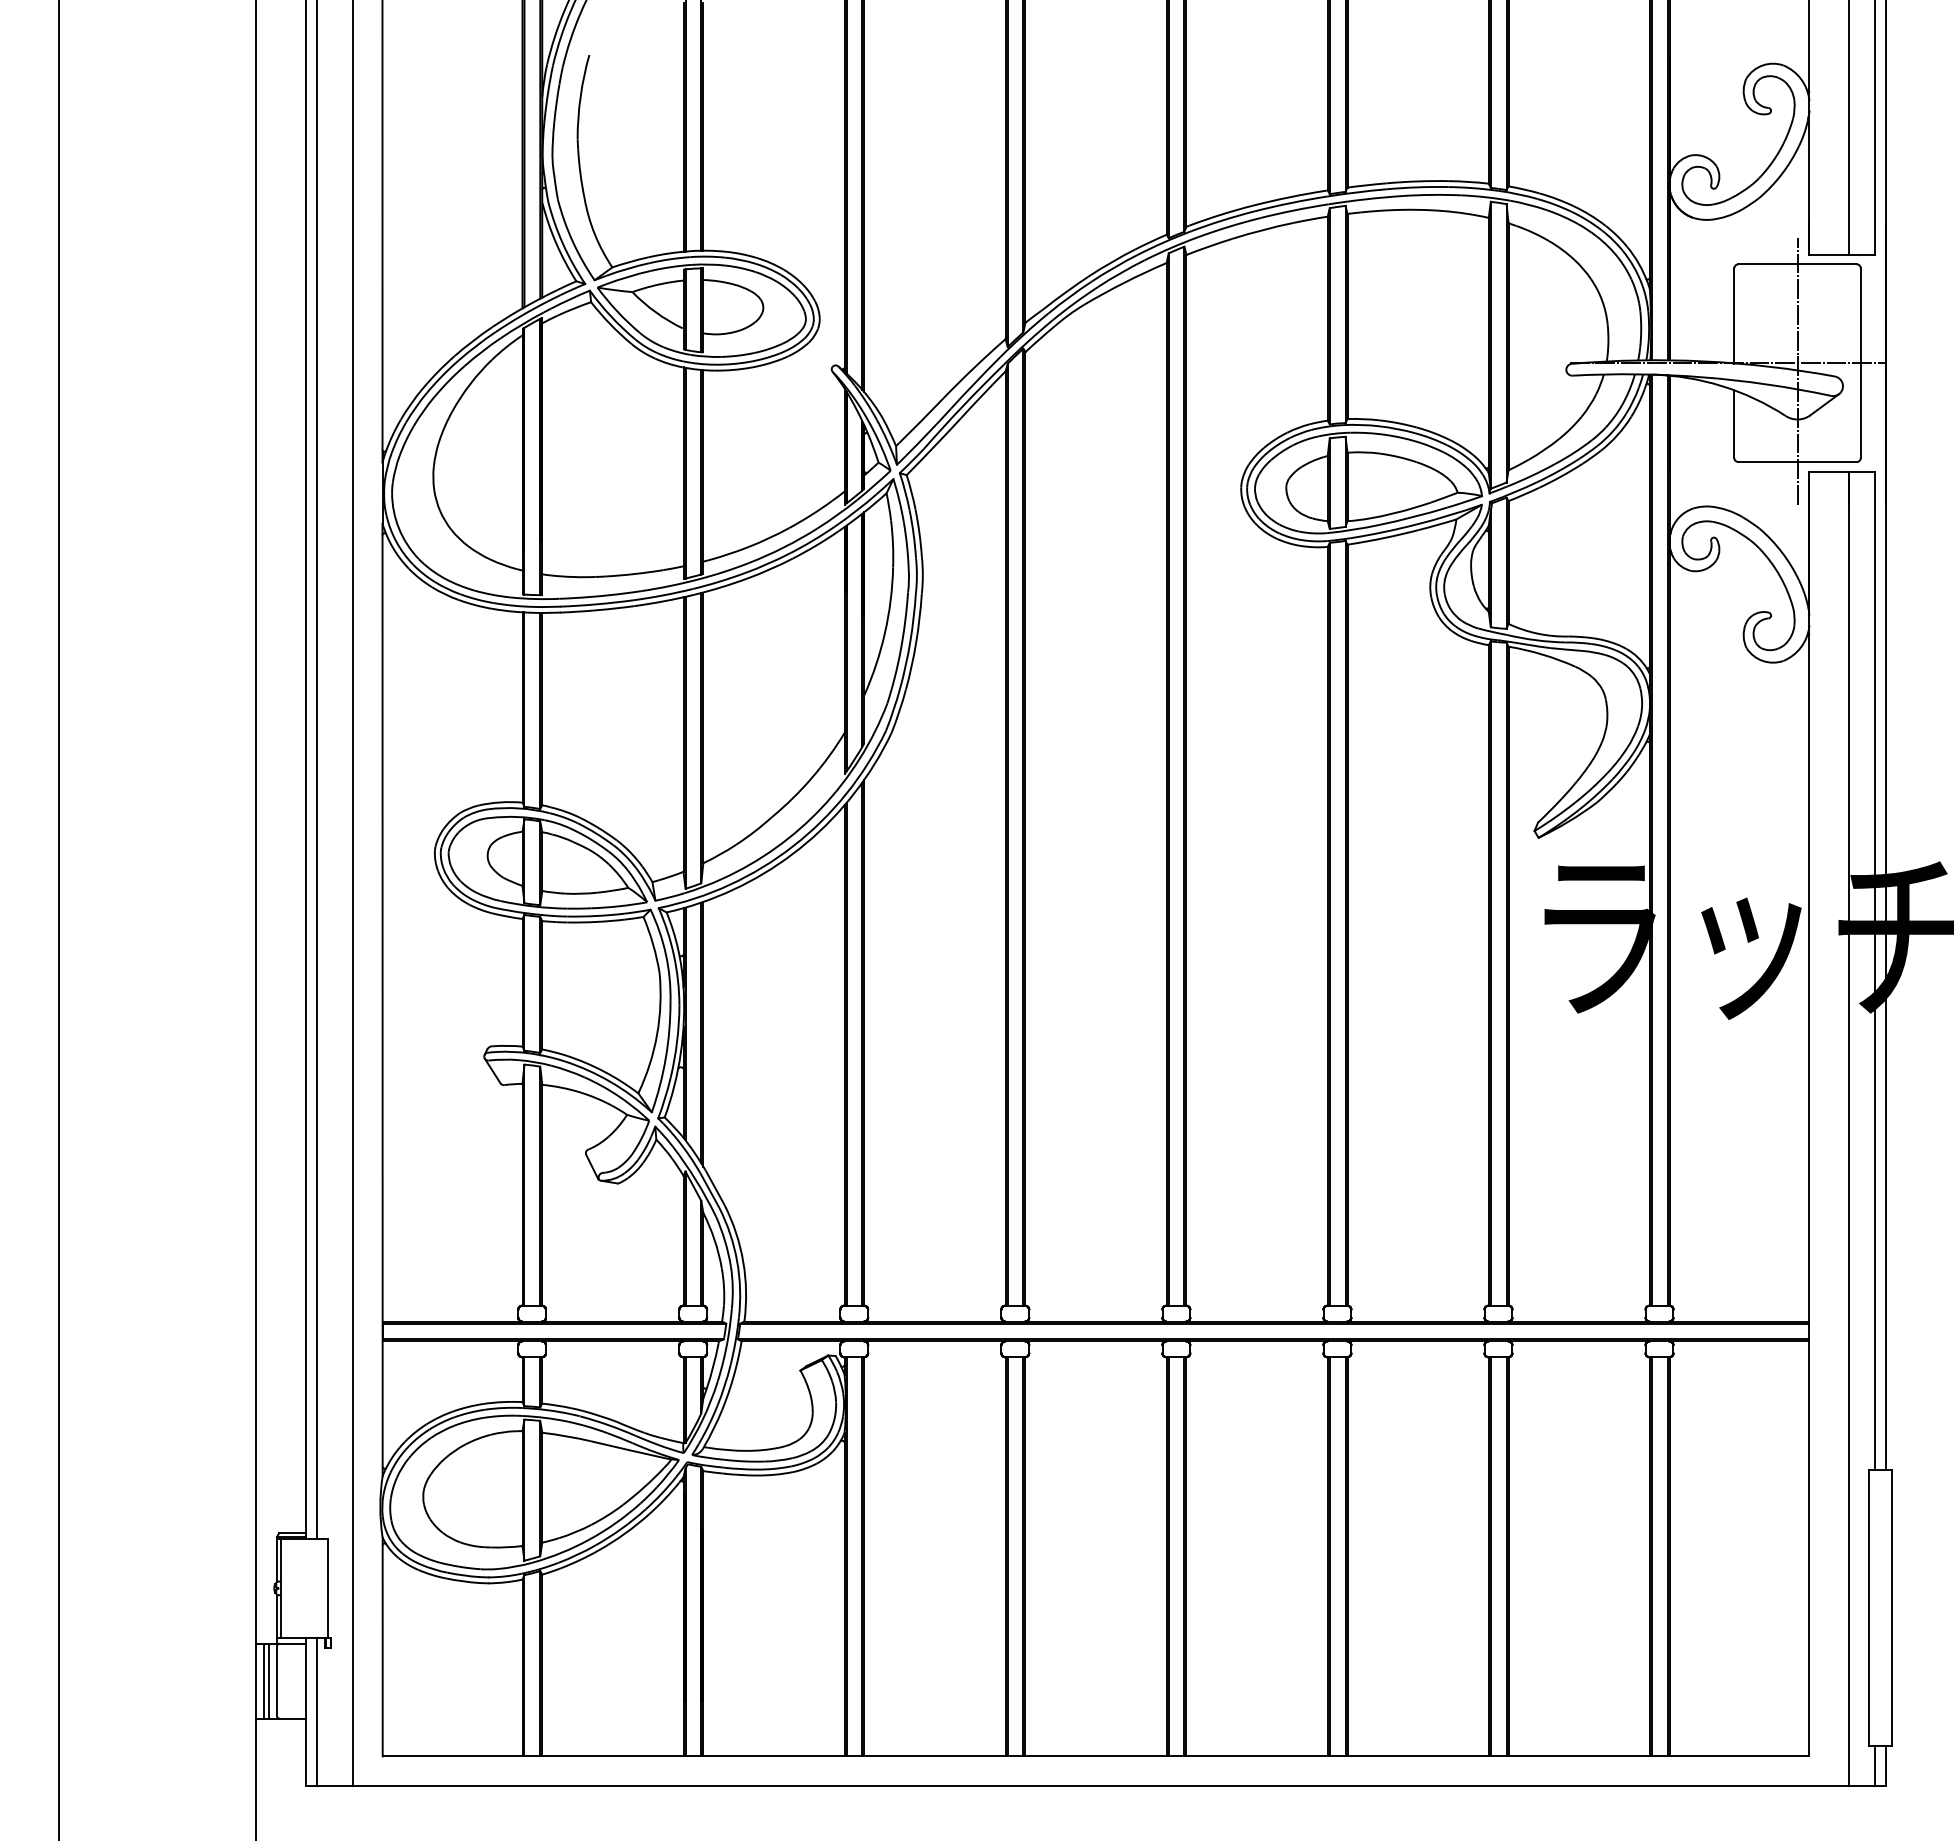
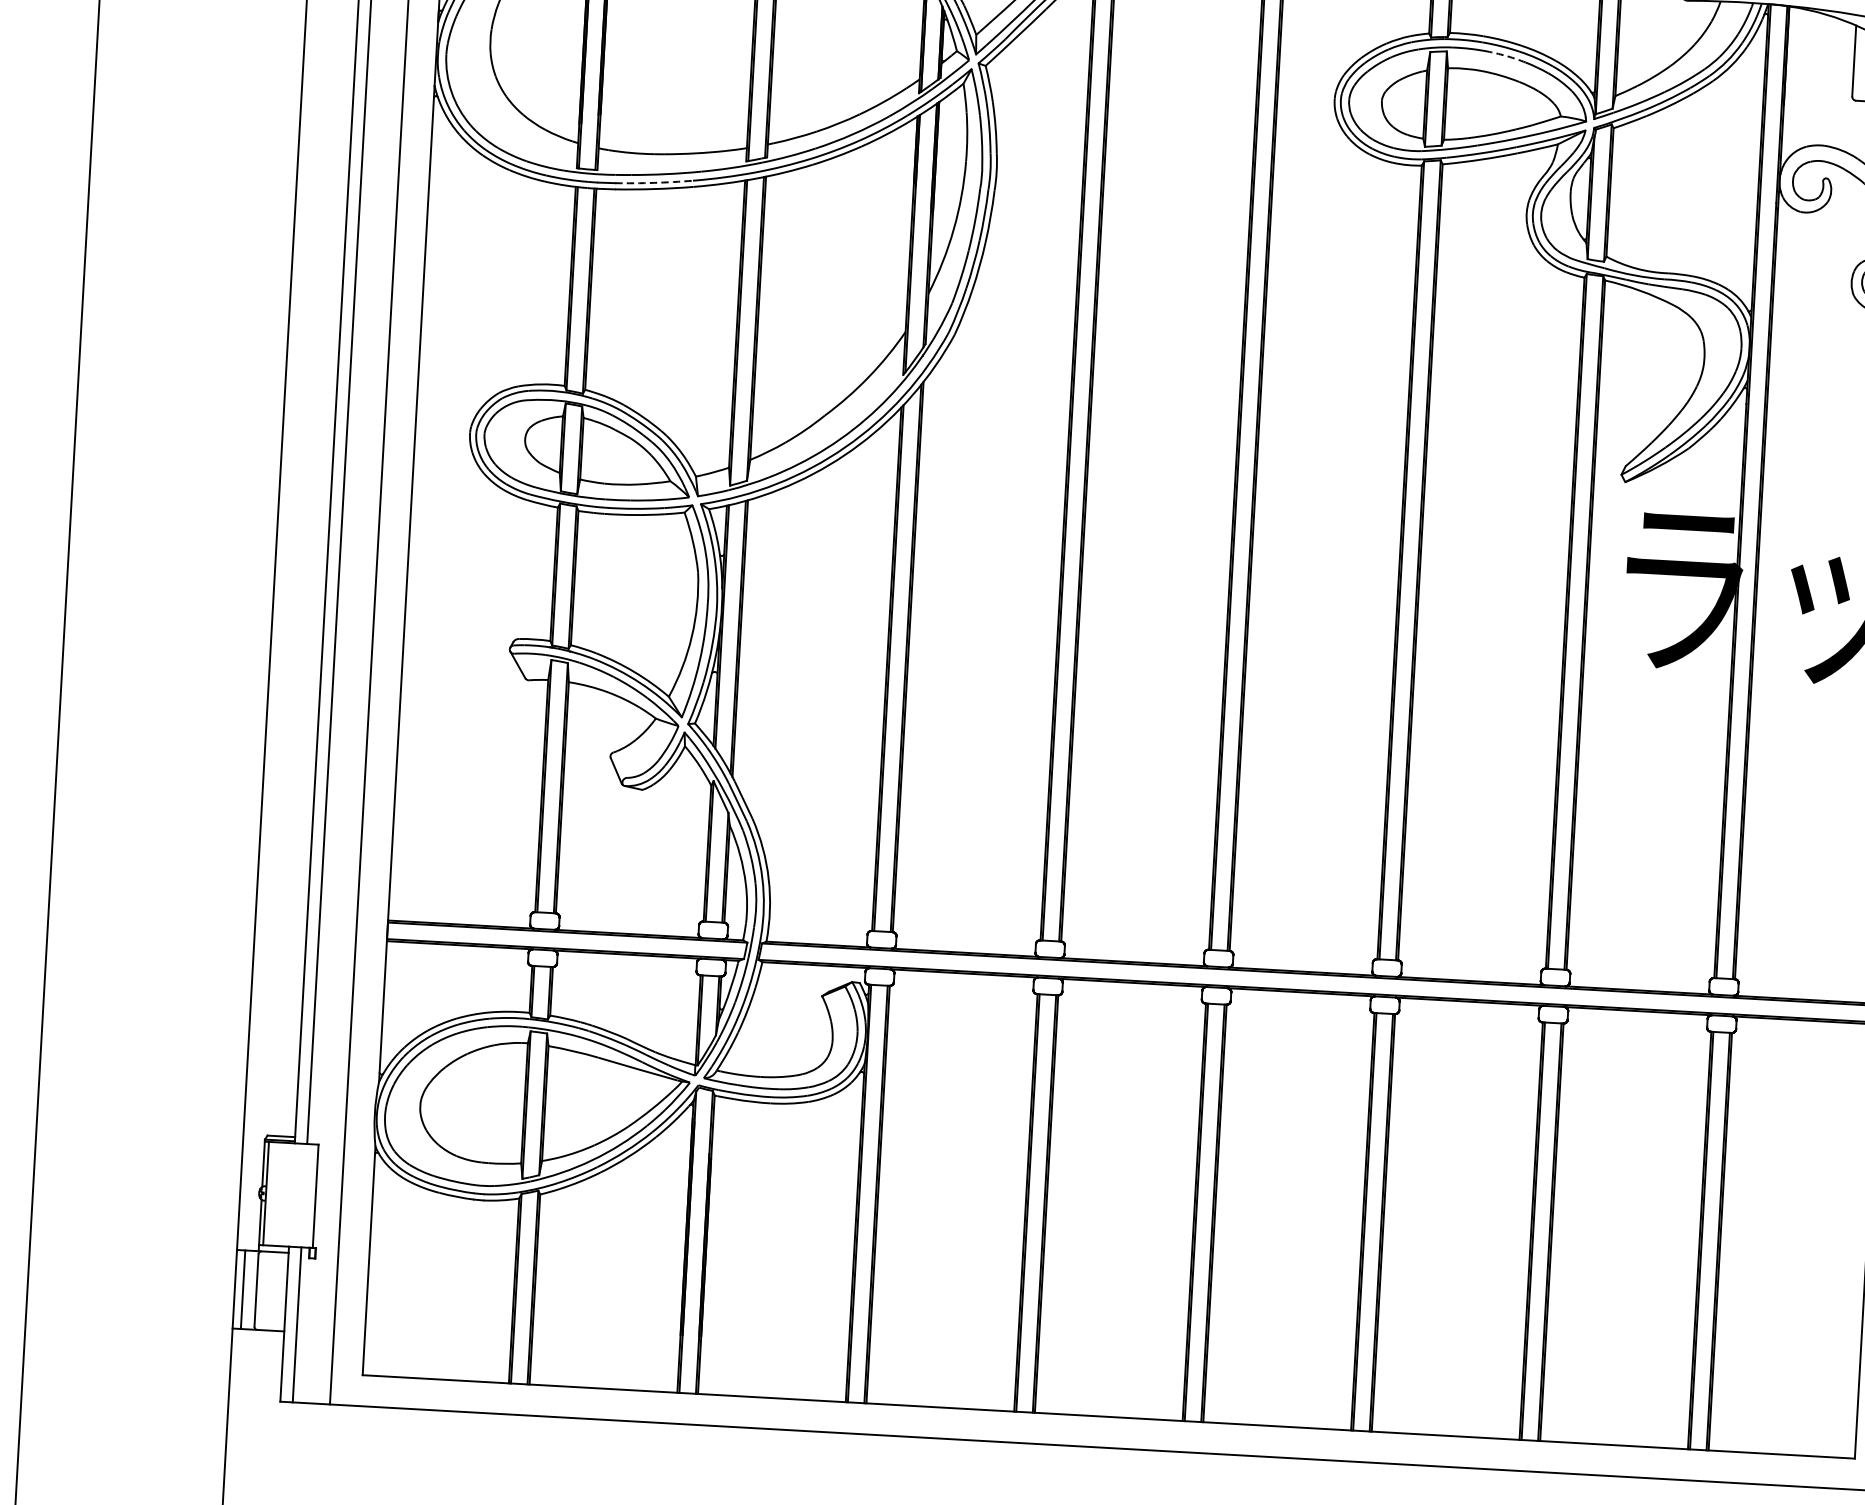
arc: (1403, 438) -> (1507, 56), solid -> dashed
arc: (596, 604) -> (653, 183), solid -> dashed
line: (269, 1680) -> (248, 1289), removed

